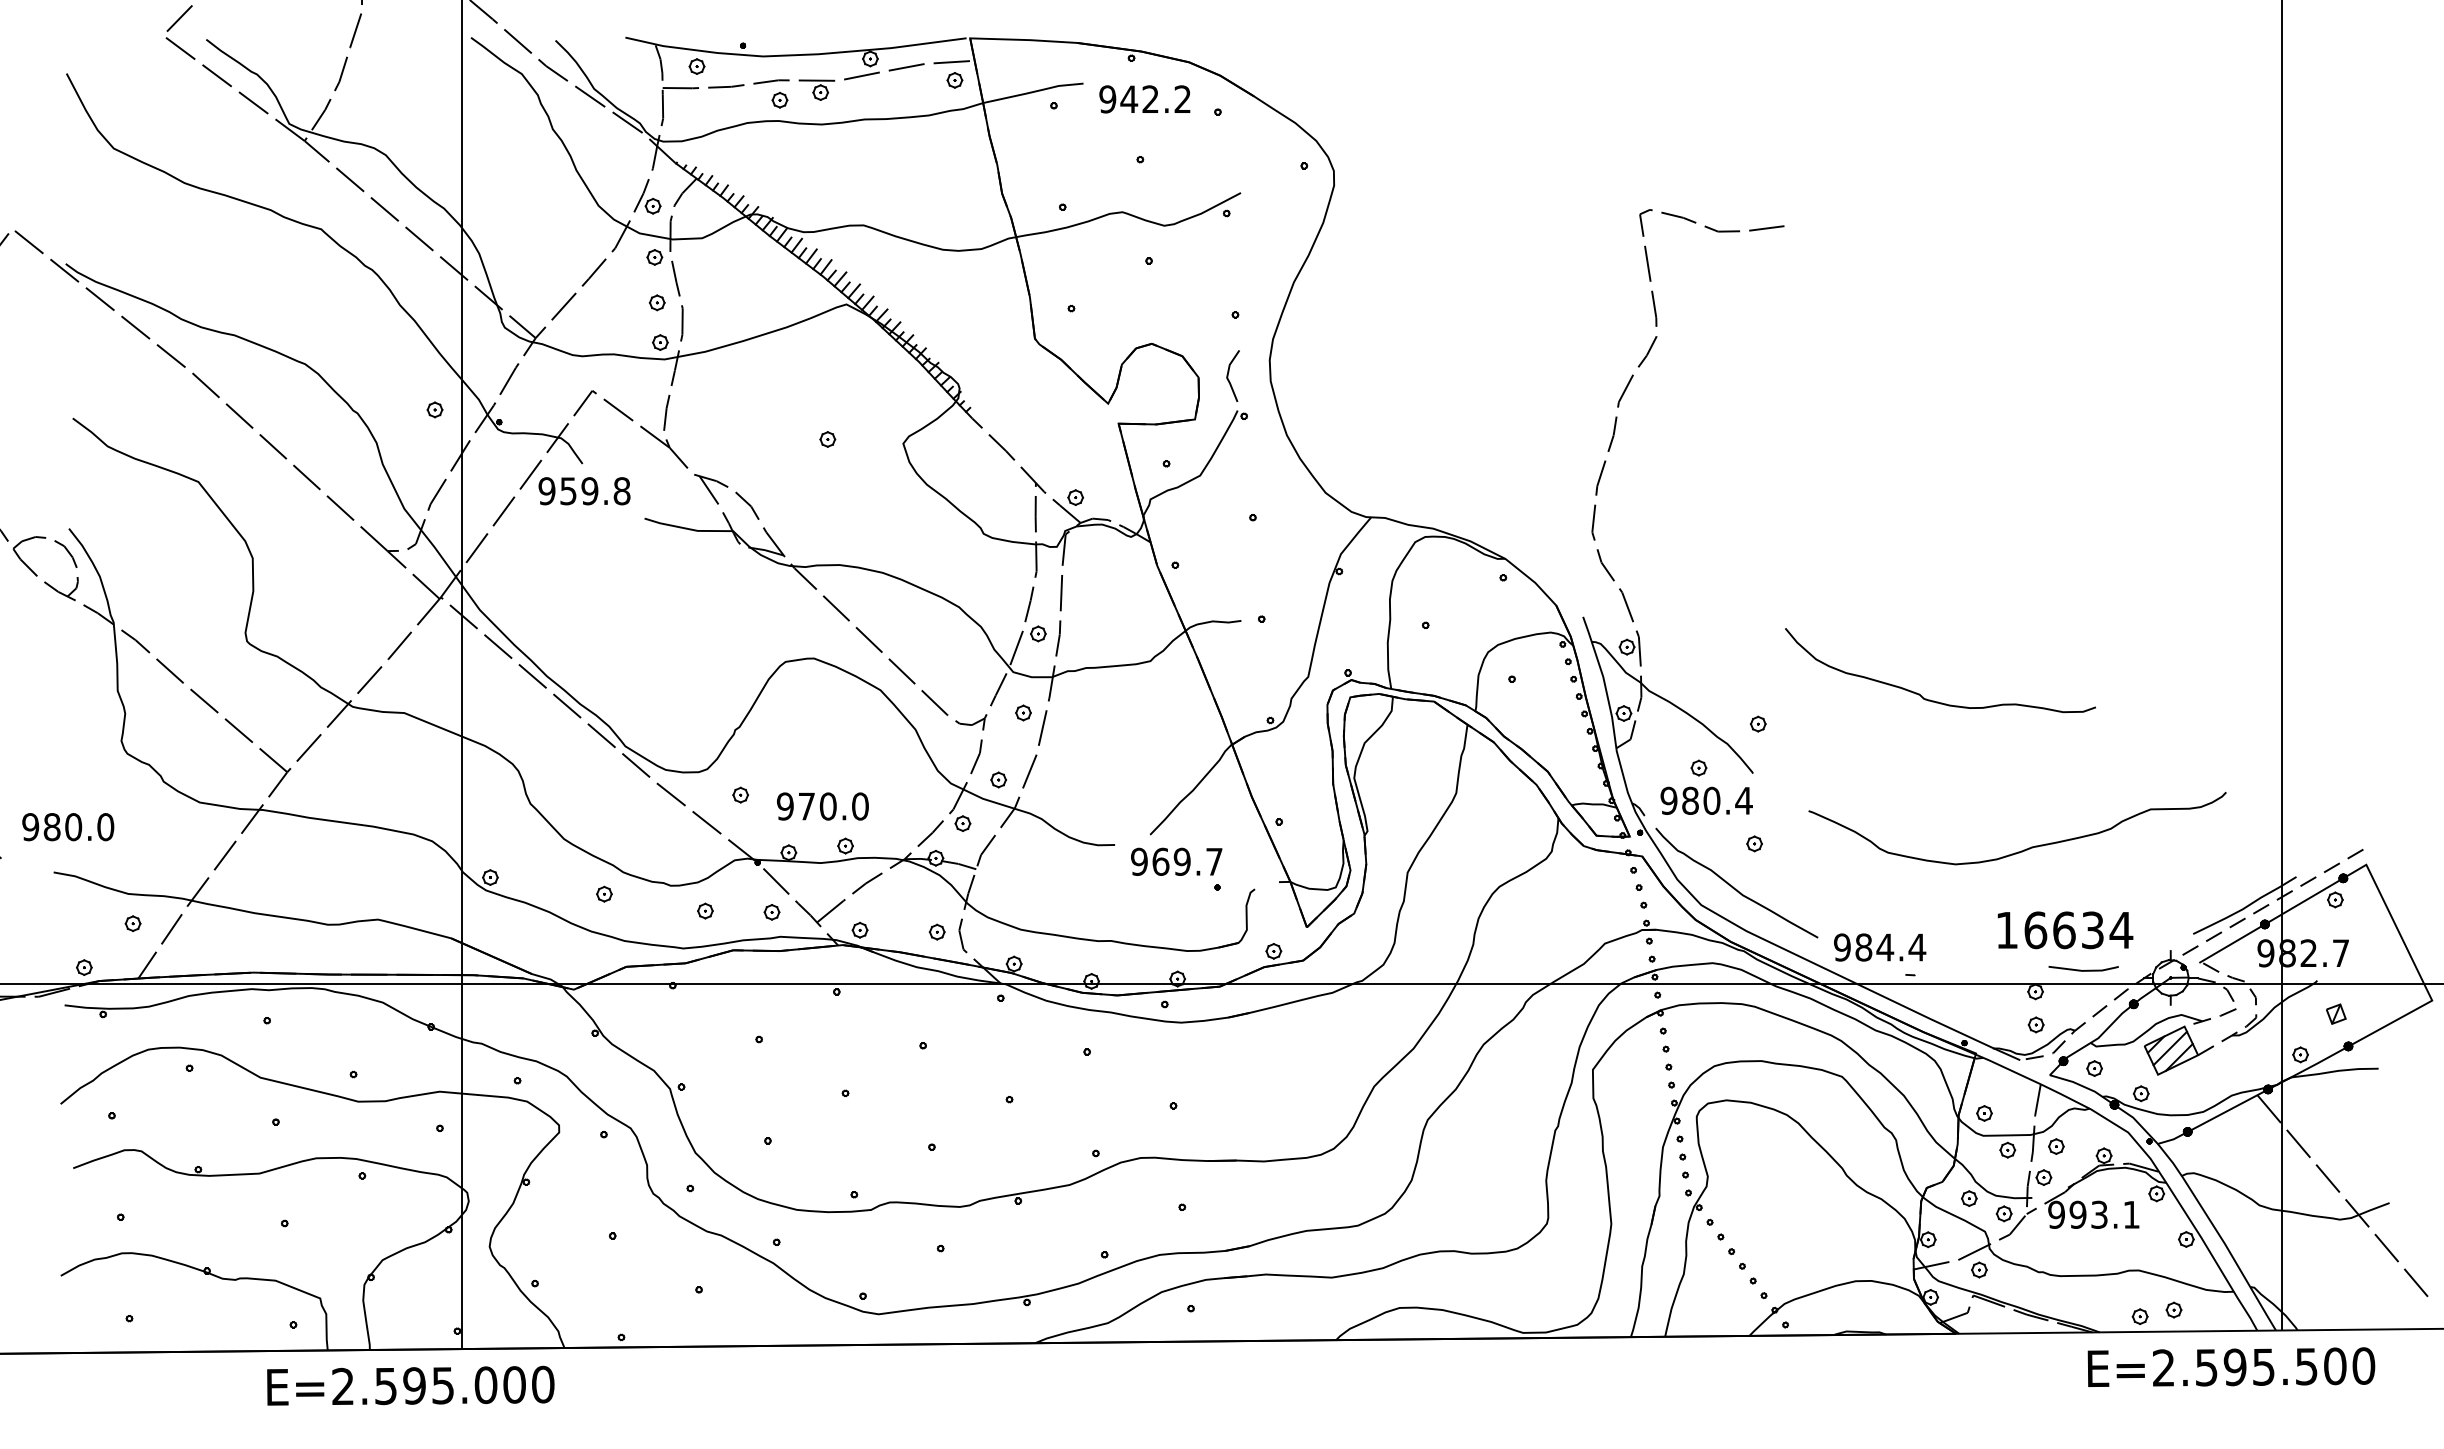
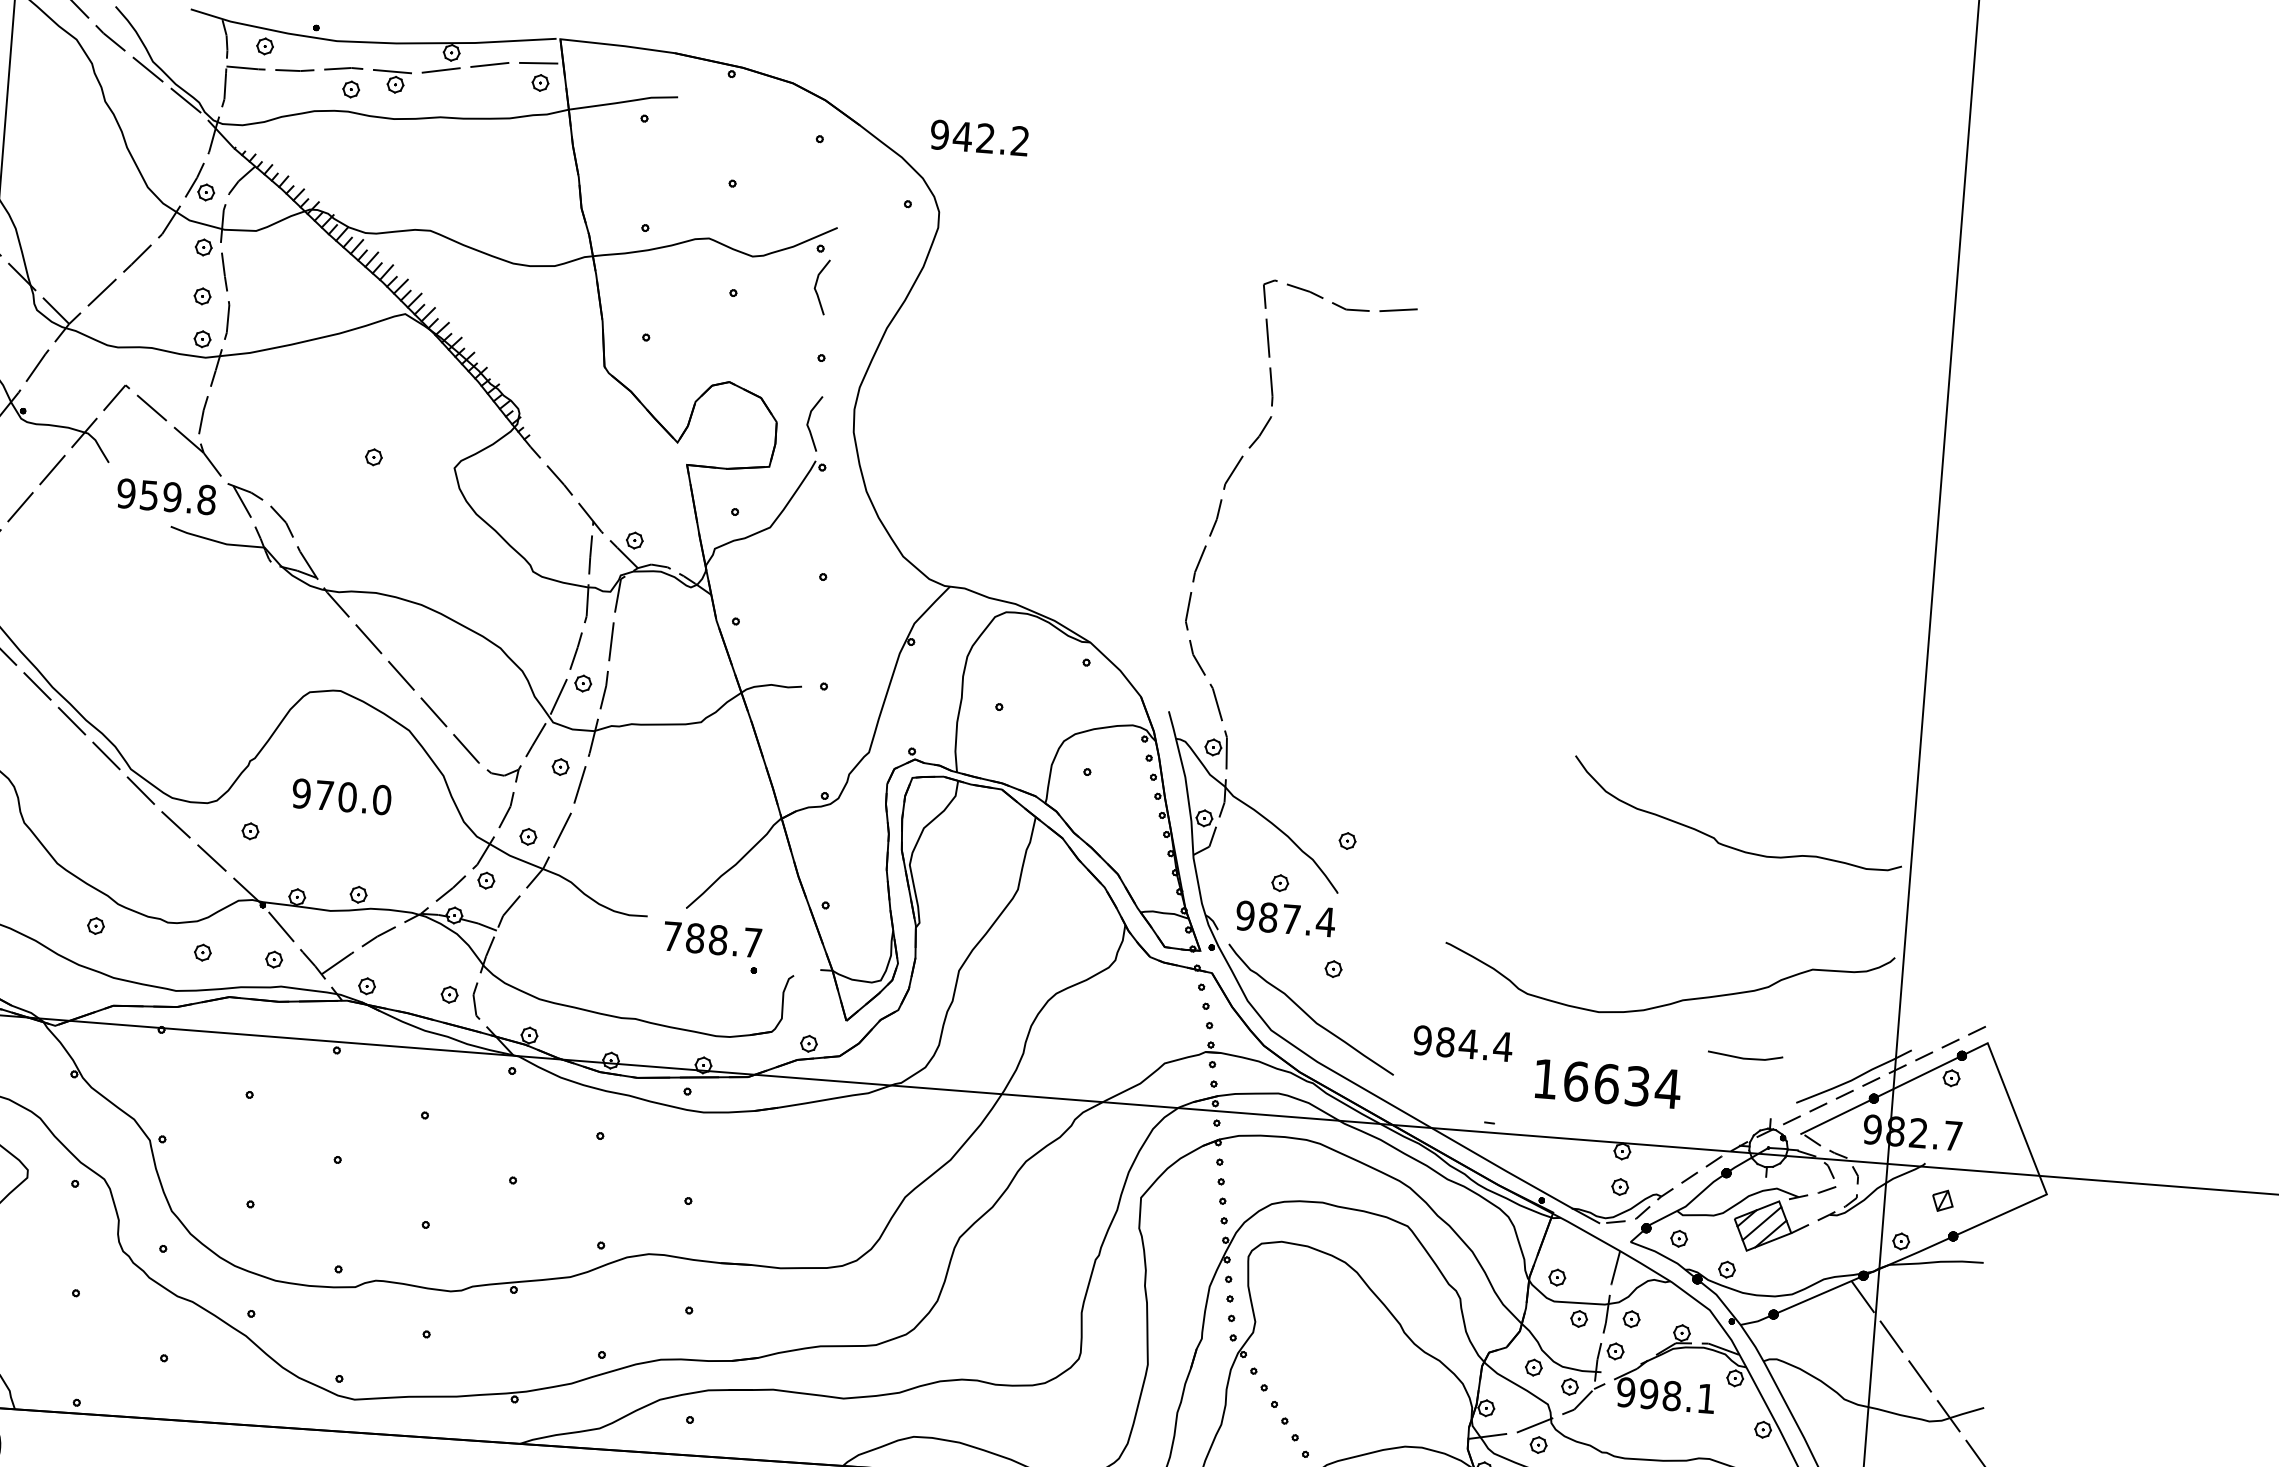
text: (1144, 99) -> (979, 138), moved
line: (1225, 248) -> (816, 286), added
text: (584, 491) -> (166, 497), moved
curve: (1934, 700) -> (1729, 845), moved
text: (1711, 800) -> (1290, 919), 980.4 -> 987.4
text: (822, 806) -> (341, 796), moved
curve: (2023, 849) -> (1672, 1001), moved
text: (1160, 861) -> (695, 937), 969.7 -> 788.7
text: (2065, 930) -> (1608, 1084), moved
text: (1880, 947) -> (1463, 1043), moved
curve: (2083, 970) -> (1745, 1058), moved
text: (2099, 1214) -> (1672, 1395), 993.1 -> 998.1

